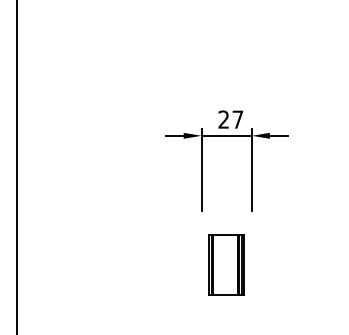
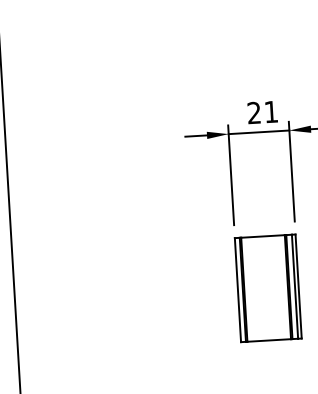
text: (237, 119) -> (270, 111), 27 -> 21
part: (226, 264) -> (267, 287), size x1.43

